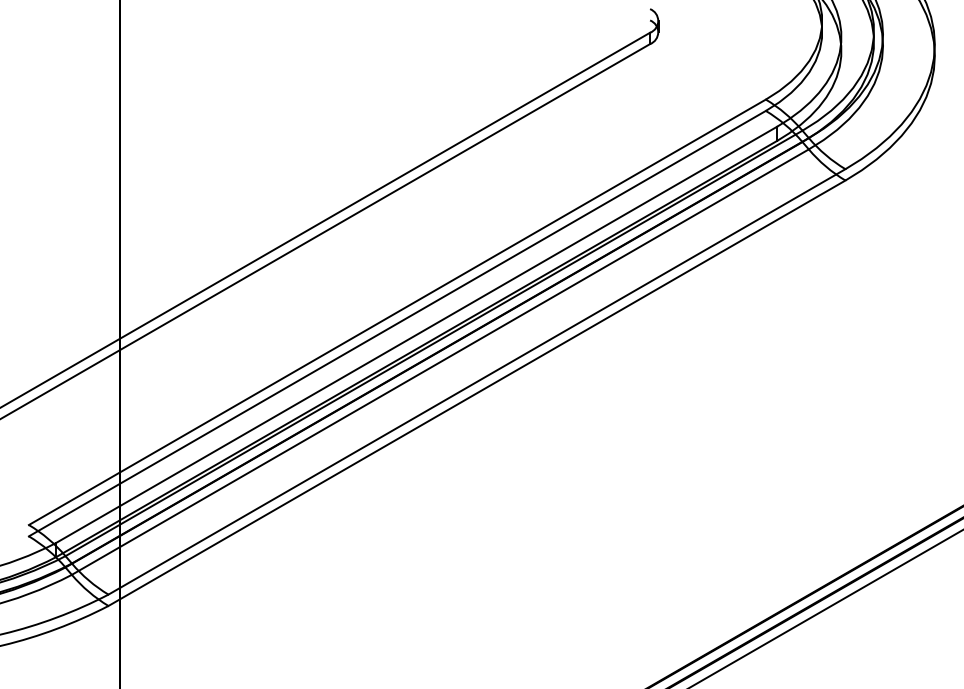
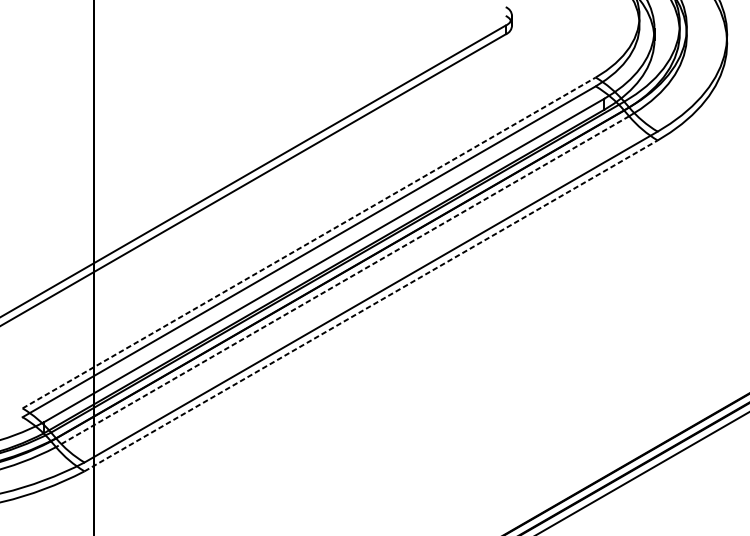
line: (397, 312) -> (309, 243), solid -> dashed
line: (439, 362) -> (341, 281), solid -> dashed
line: (477, 393) -> (371, 306), solid -> dashed

